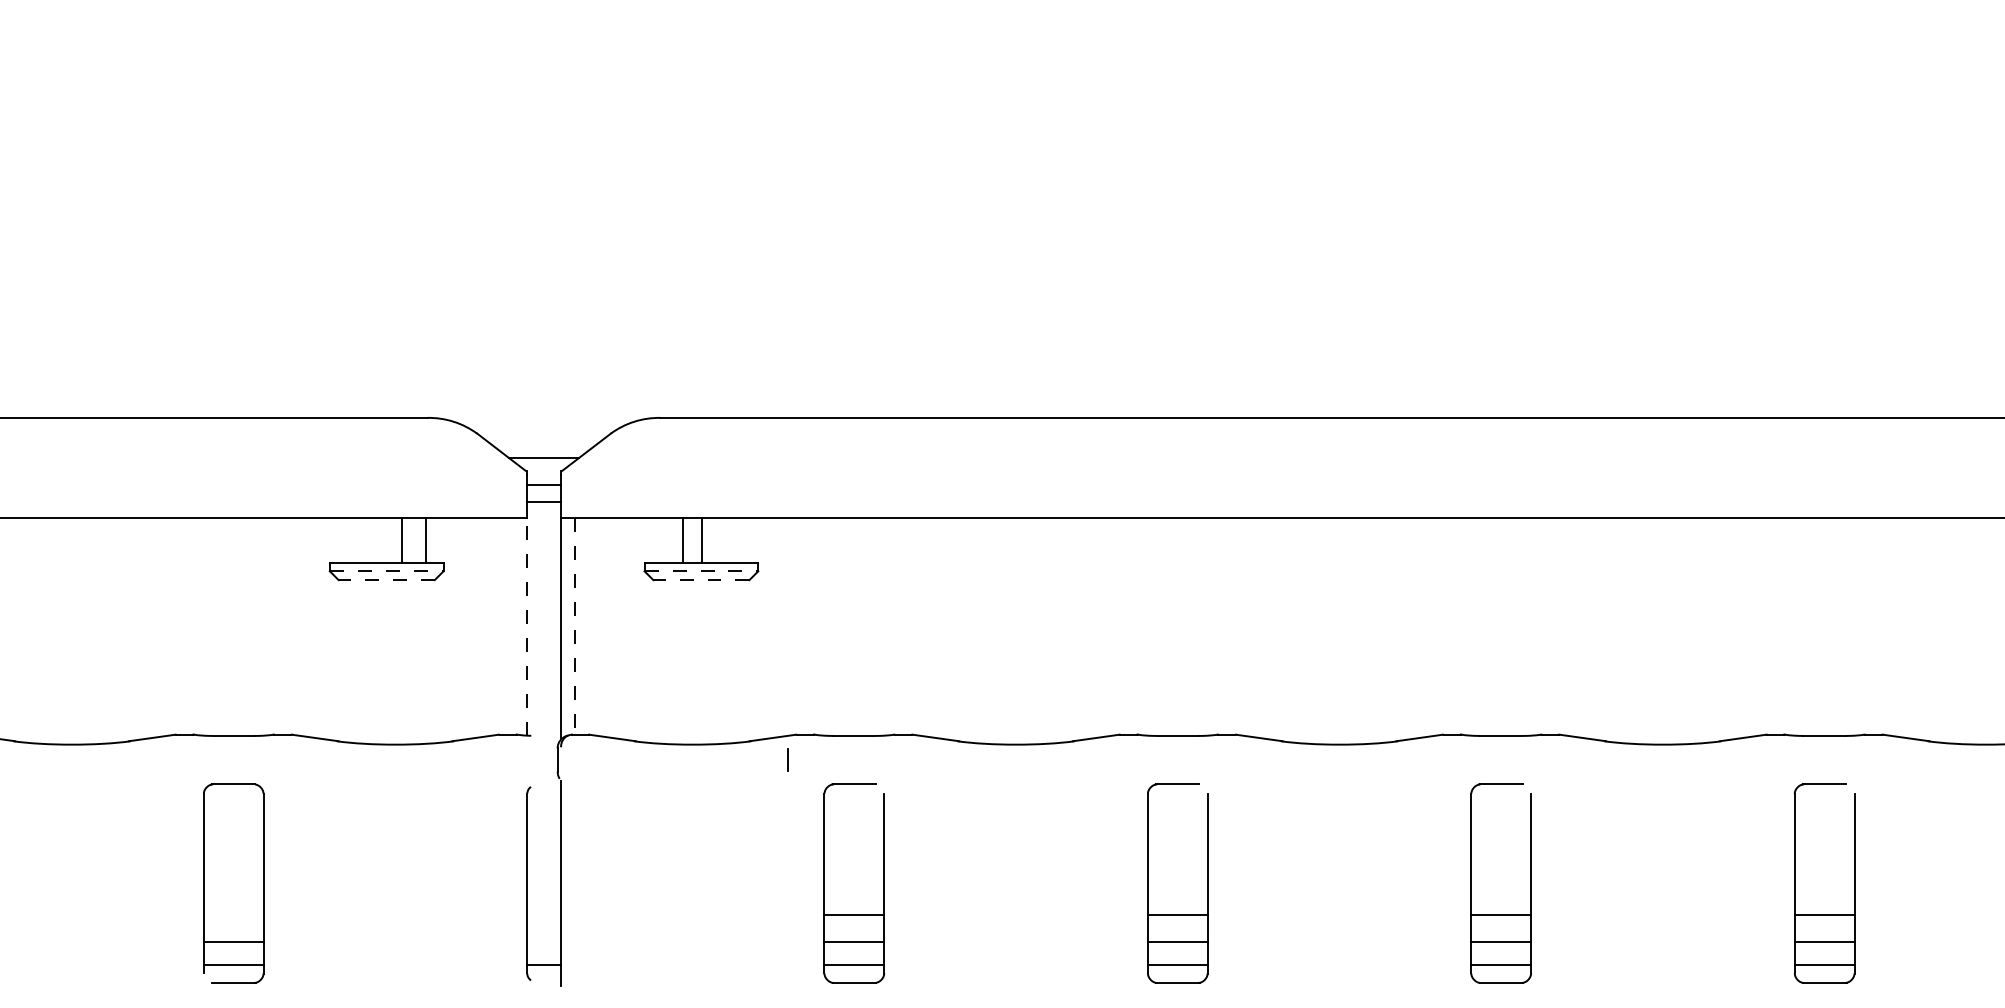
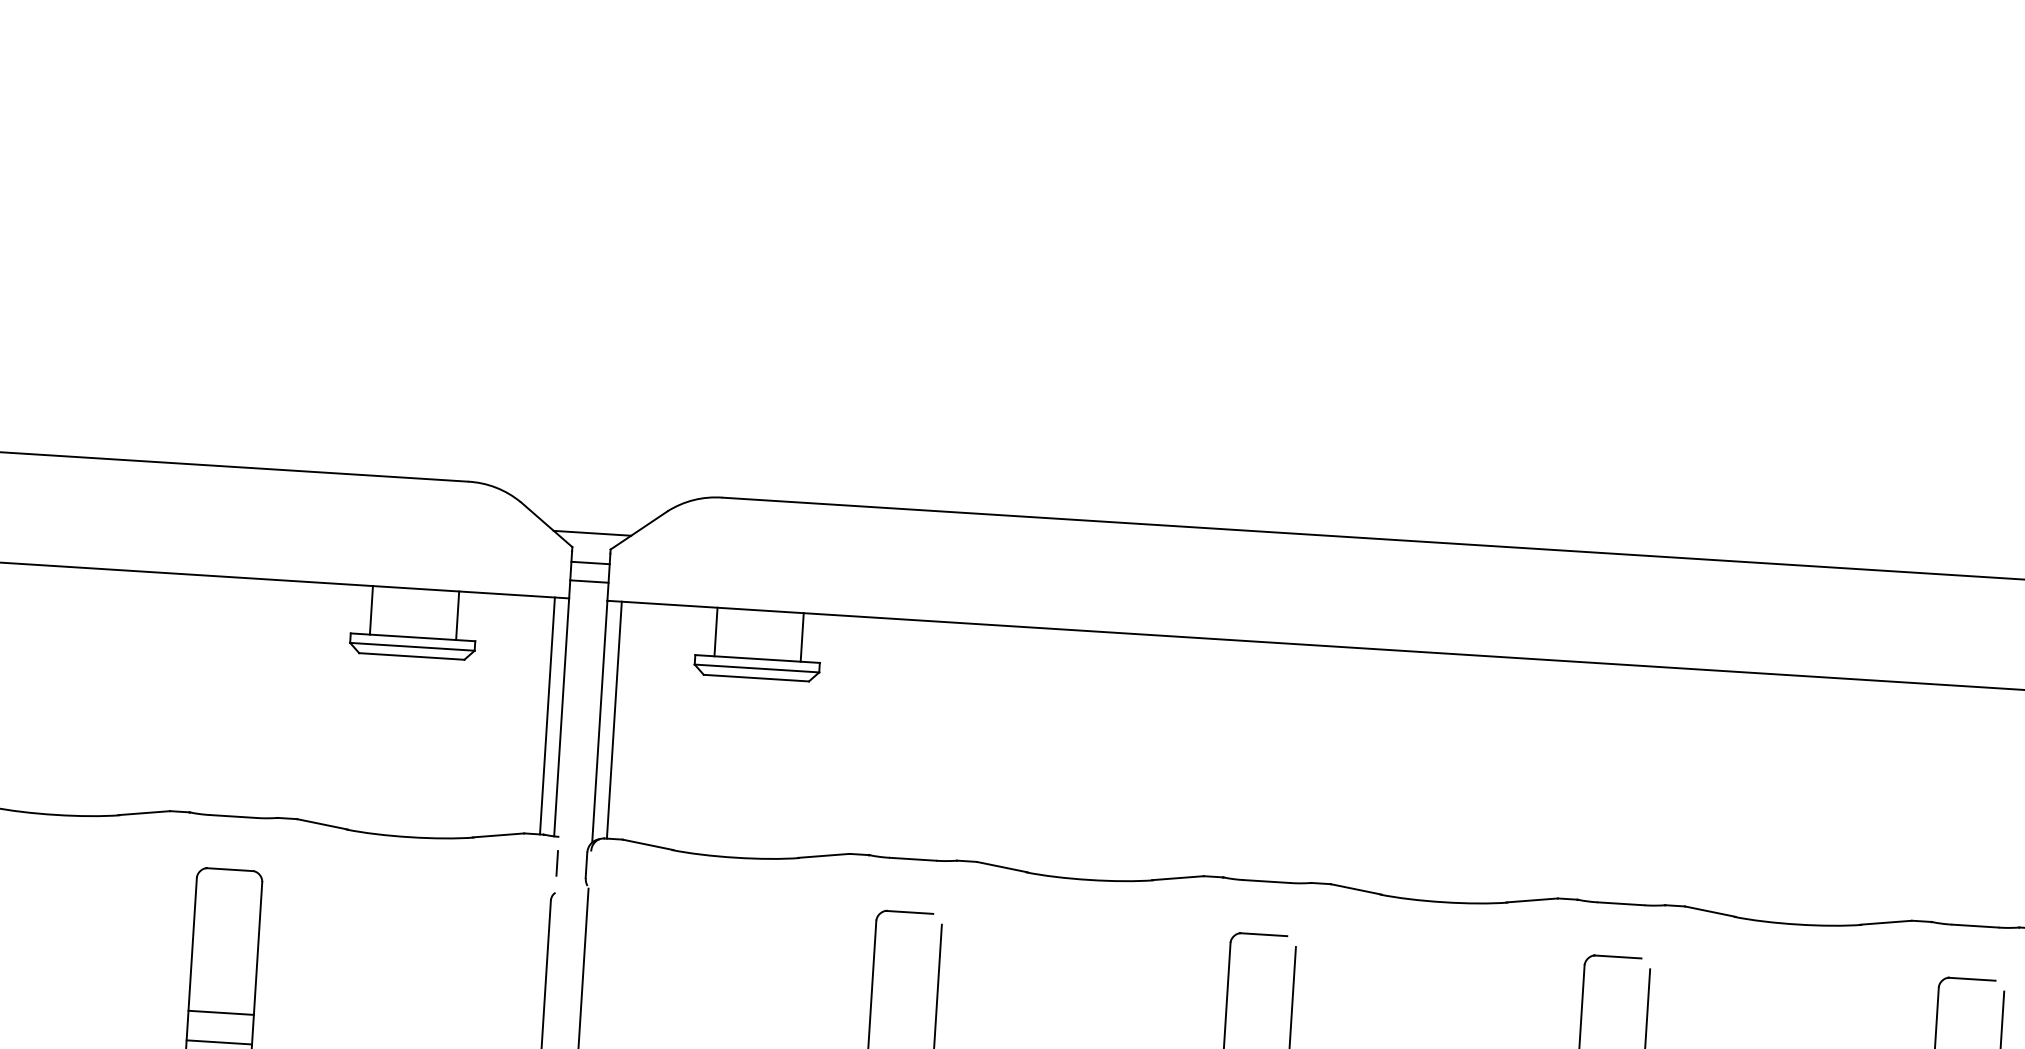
line: (402, 540) -> (371, 610), moved
line: (682, 540) -> (801, 637), moved
line: (702, 540) -> (716, 632), moved
line: (386, 571) -> (412, 647), dashed -> solid
line: (701, 571) -> (757, 668), dashed -> solid
line: (386, 580) -> (411, 656), dashed -> solid
line: (700, 580) -> (755, 678), dashed -> solid
line: (513, 626) -> (547, 715), added
line: (526, 626) -> (561, 716), dashed -> solid
line: (574, 626) -> (614, 720), dashed -> solid
line: (787, 759) -> (556, 862), moved
line: (233, 915) -> (220, 1013), added

